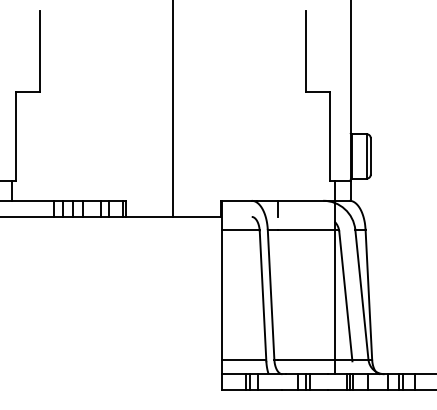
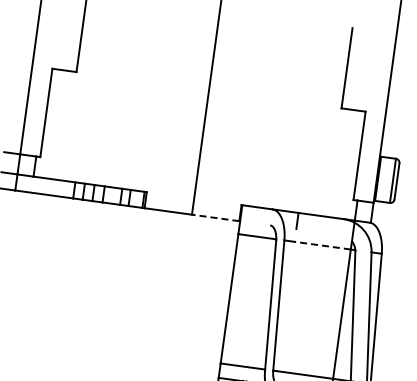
line: (197, 216) -> (216, 217), solid -> dashed
line: (305, 229) -> (321, 245), solid -> dashed

